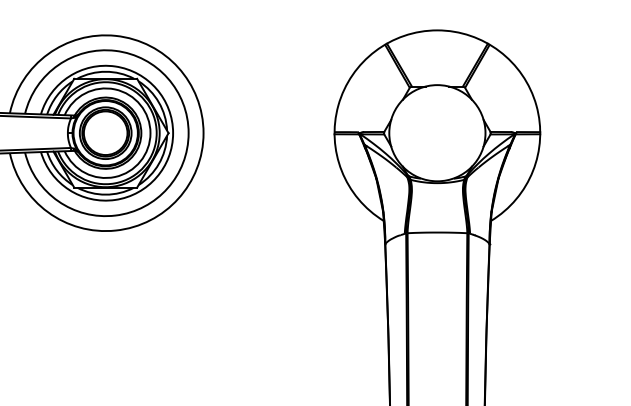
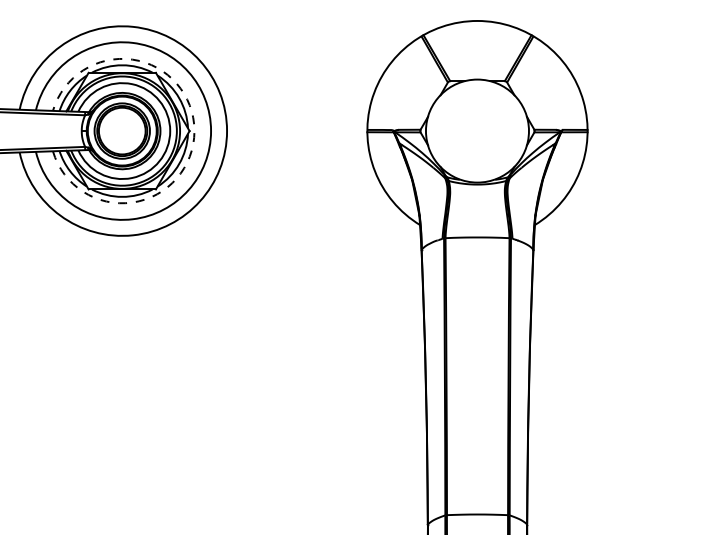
arc: (173, 133) -> (194, 131), solid -> dashed

